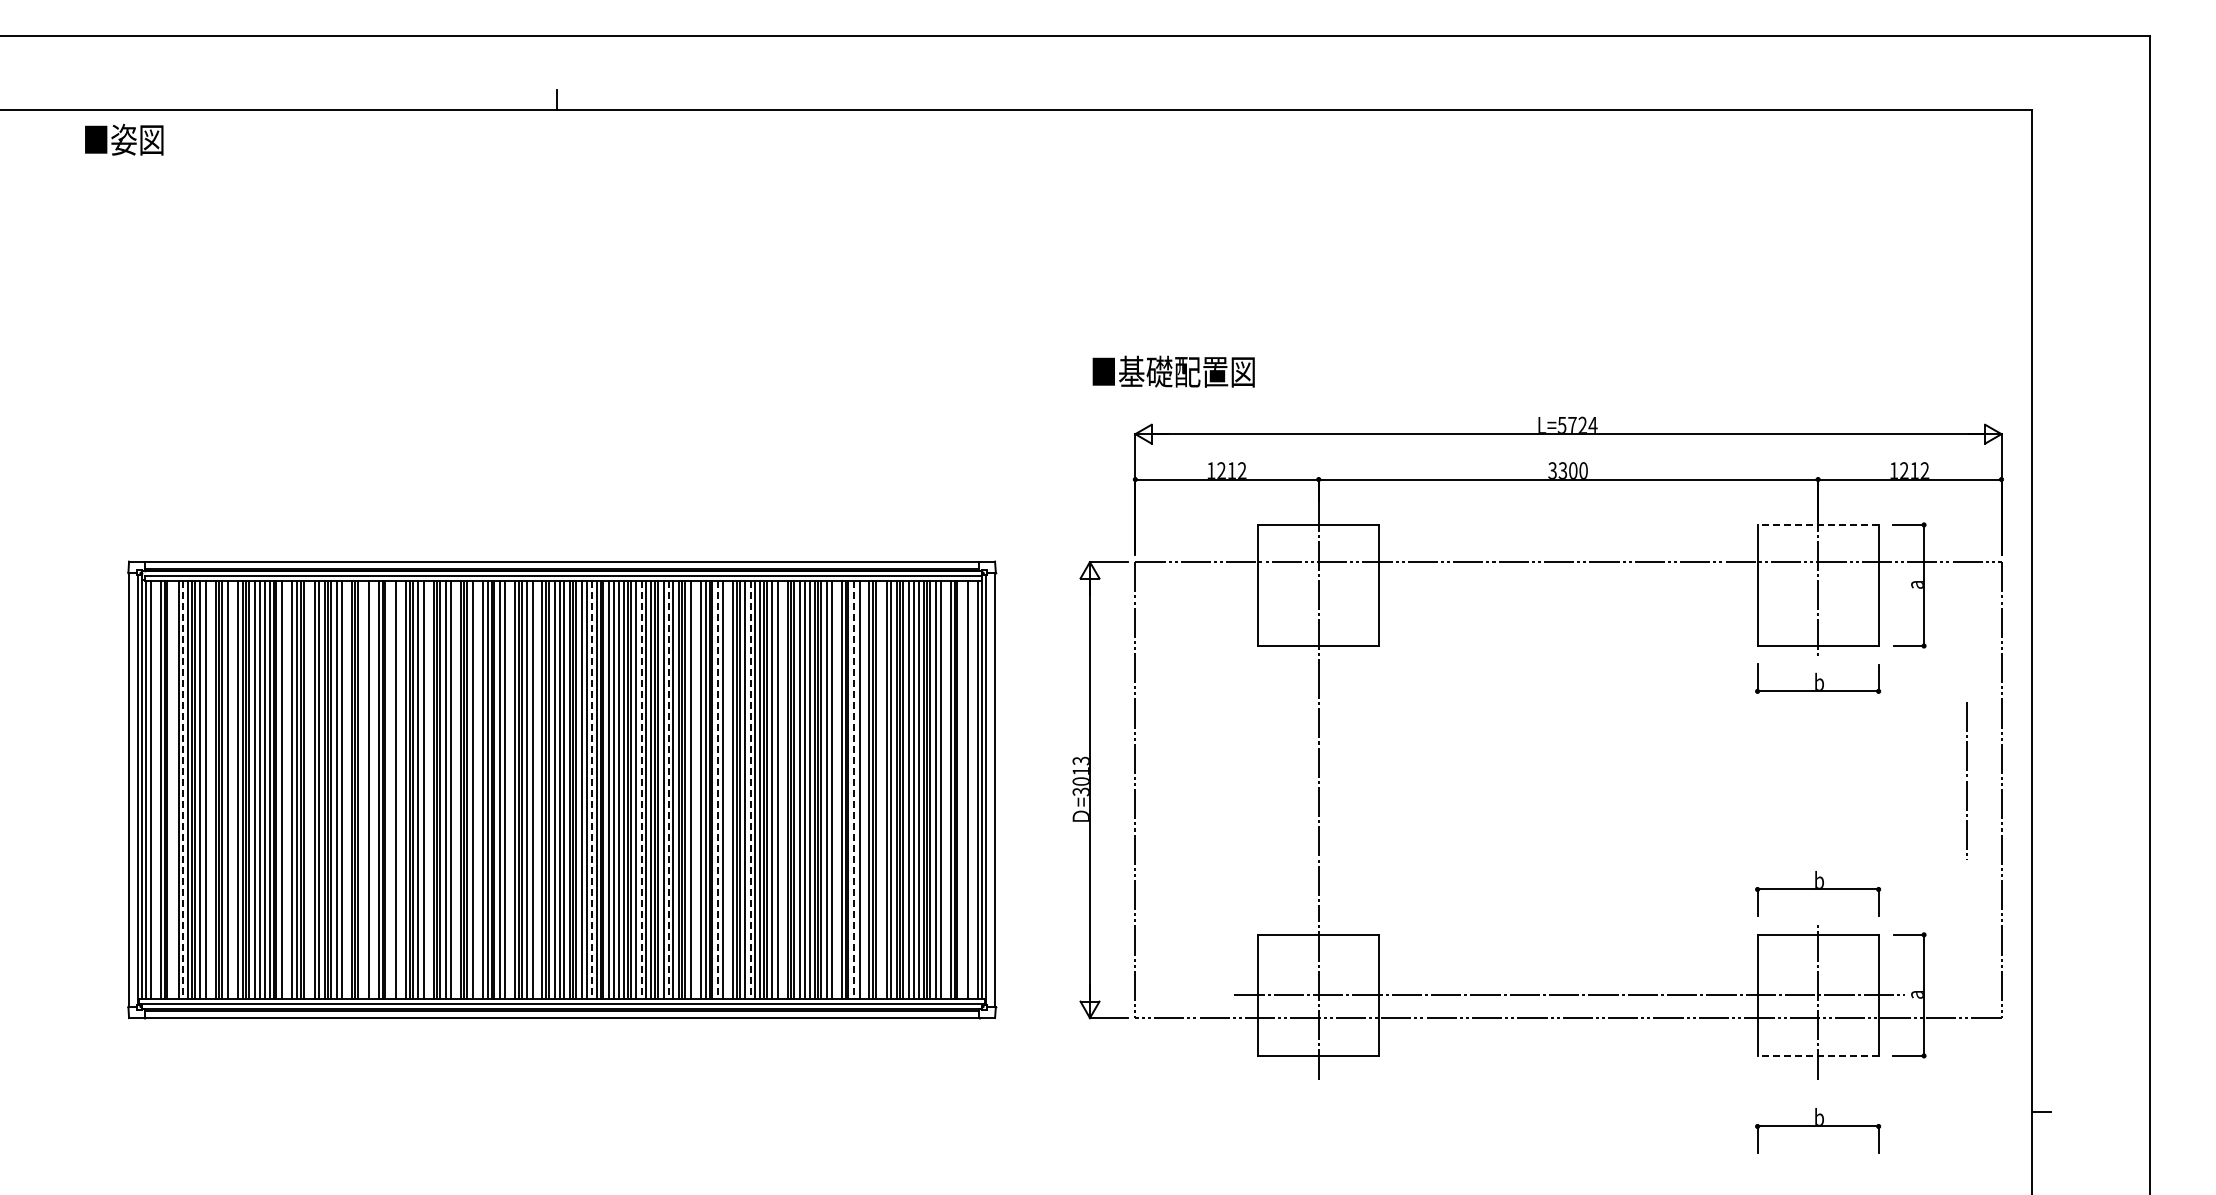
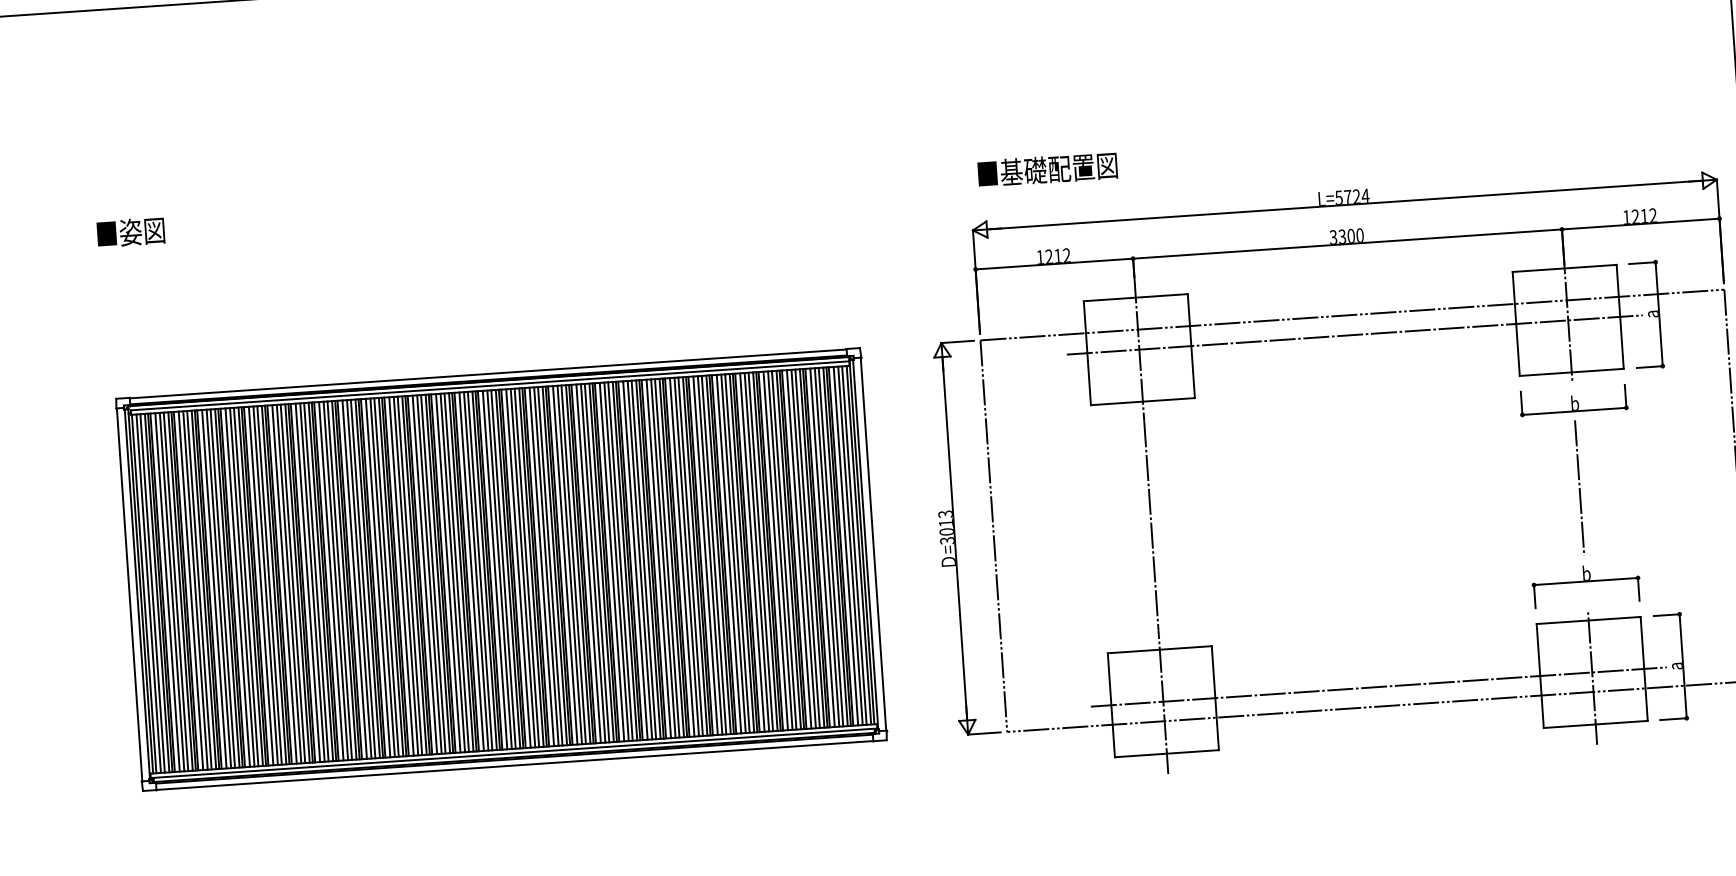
text: (124, 139) -> (131, 232), moved
text: (1173, 371) -> (1047, 169), moved
line: (1818, 524) -> (1564, 268), dashed -> solid
line: (1569, 585) -> (1354, 335), added
line: (1966, 781) -> (1579, 488), moved
line: (155, 789) -> (152, 592), added
line: (173, 789) -> (167, 591), added
line: (210, 789) -> (199, 589), added
line: (233, 789) -> (219, 588), added
line: (287, 789) -> (265, 585), added
line: (309, 789) -> (284, 583), added
line: (346, 789) -> (316, 581), added
line: (363, 789) -> (330, 580), added
line: (373, 789) -> (339, 580), added
line: (391, 789) -> (354, 579), added
line: (400, 789) -> (362, 578), added
line: (428, 789) -> (386, 577), added
line: (455, 789) -> (409, 575), added
line: (478, 789) -> (429, 574), added
line: (509, 789) -> (456, 572), added
line: (537, 789) -> (480, 570), added
line: (696, 789) -> (616, 561), added
line: (727, 789) -> (643, 559), added
line: (782, 789) -> (690, 556), added
line: (836, 789) -> (737, 553), added
line: (864, 789) -> (761, 551), added
line: (881, 789) -> (775, 550), added
line: (945, 789) -> (830, 546), added
line: (963, 789) -> (846, 545), added
line: (972, 789) -> (853, 545), added
line: (183, 790) -> (176, 592), dashed -> solid
line: (591, 790) -> (526, 568), dashed -> solid
line: (641, 790) -> (569, 565), dashed -> solid
line: (668, 790) -> (592, 563), dashed -> solid
line: (718, 790) -> (635, 560), dashed -> solid
line: (750, 790) -> (663, 559), dashed -> solid
line: (854, 790) -> (752, 552), dashed -> solid
line: (1818, 1055) -> (1596, 724), dashed -> solid
part: (1818, 1130) -> (1600, 788), removed

